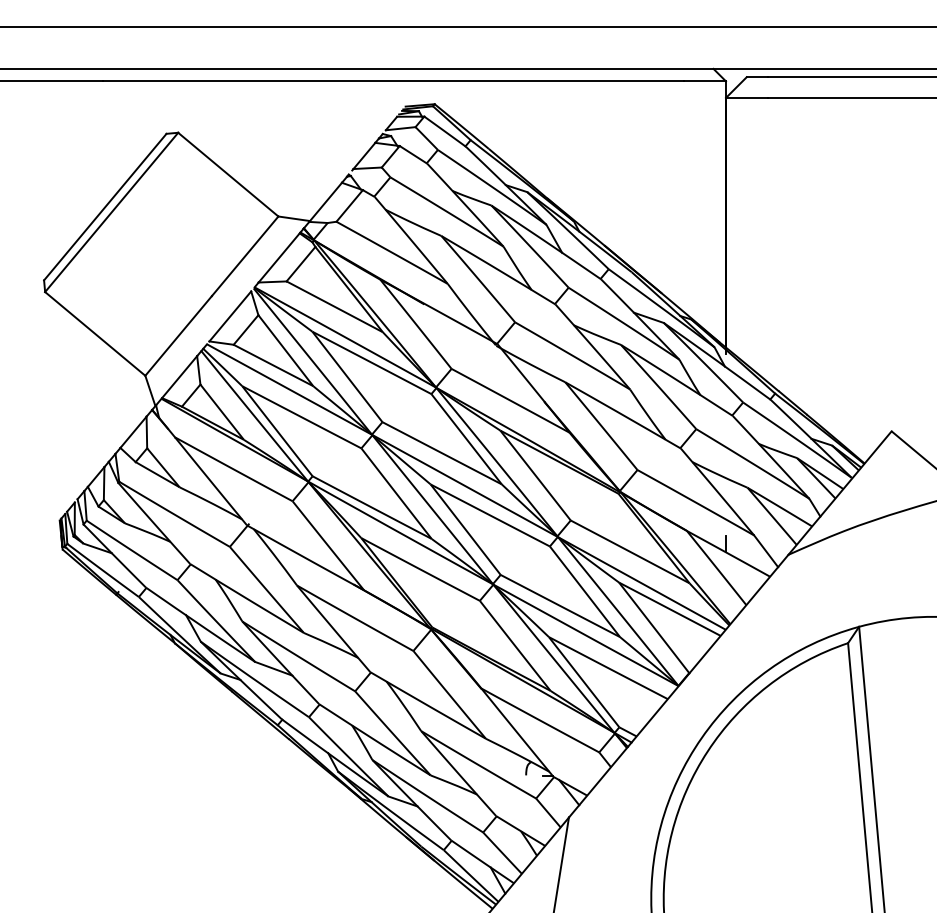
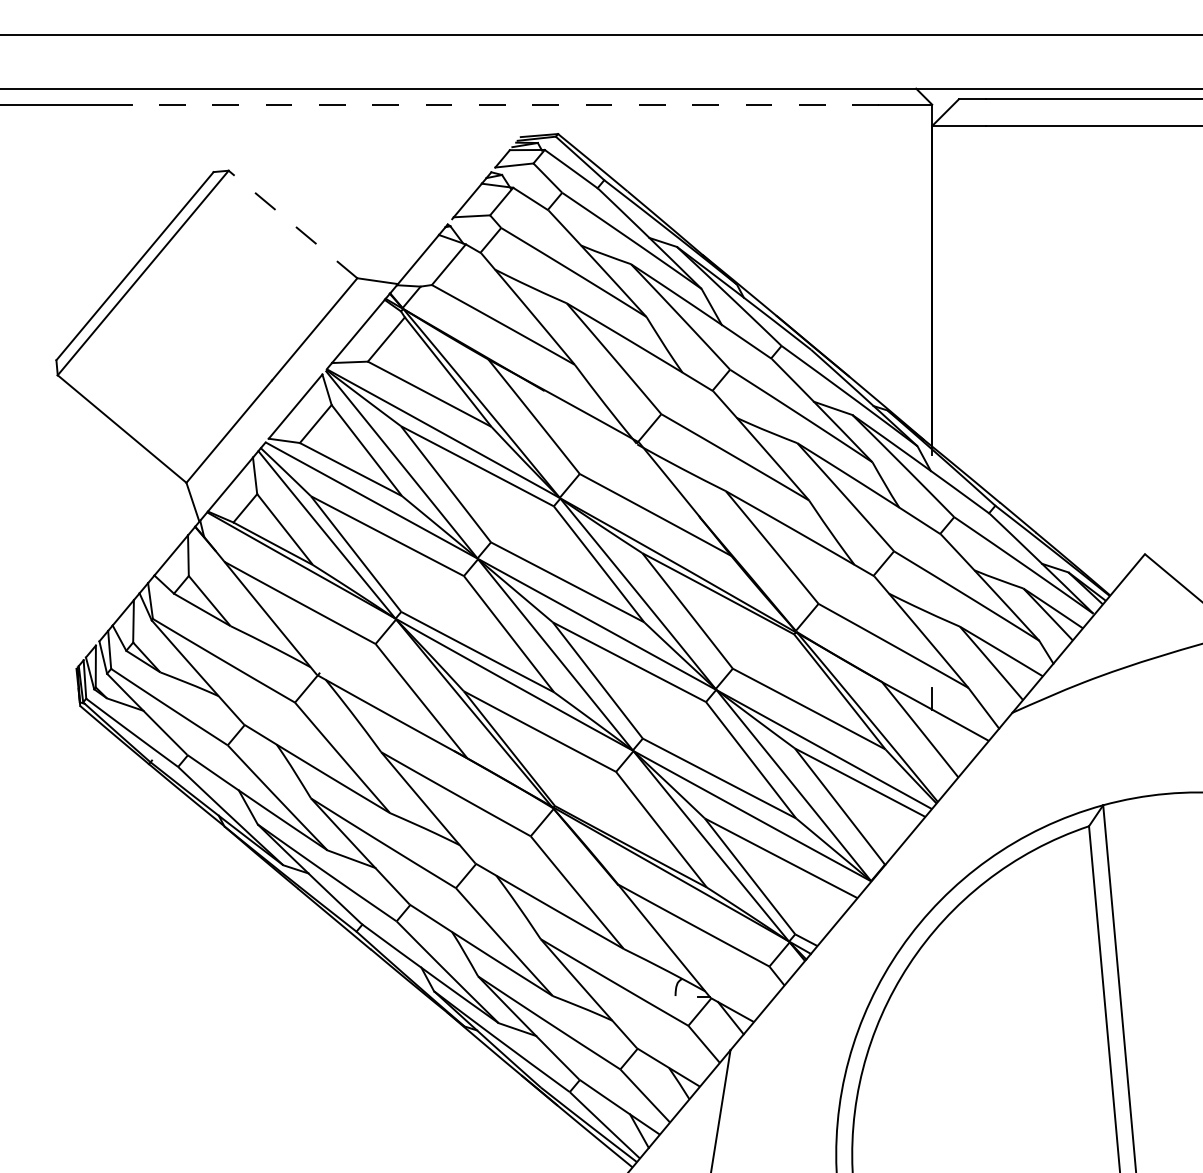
line: (393, 81) -> (505, 104), solid -> dashed
line: (228, 174) -> (293, 224), solid -> dashed

